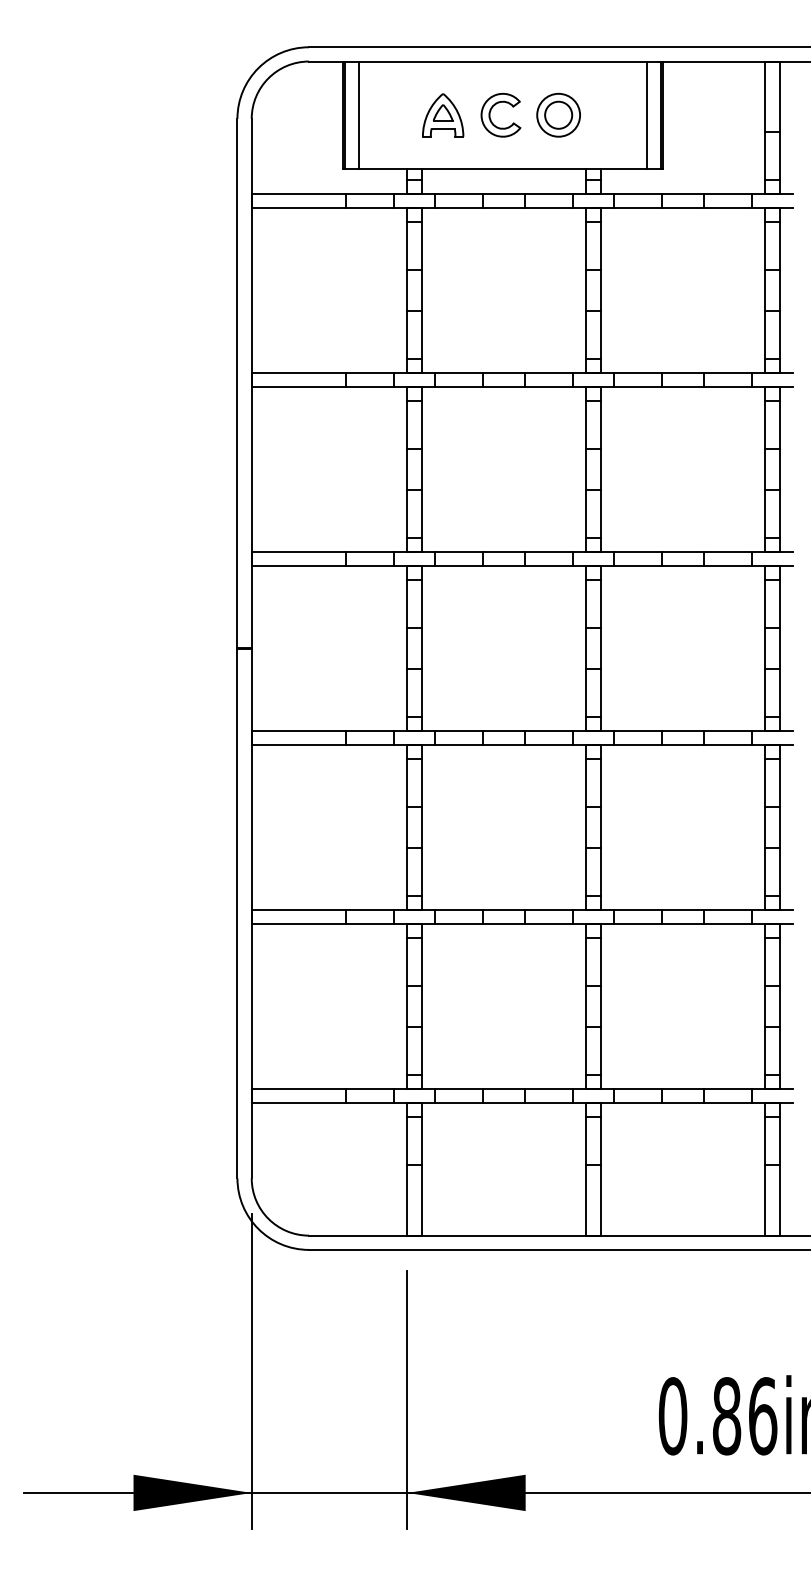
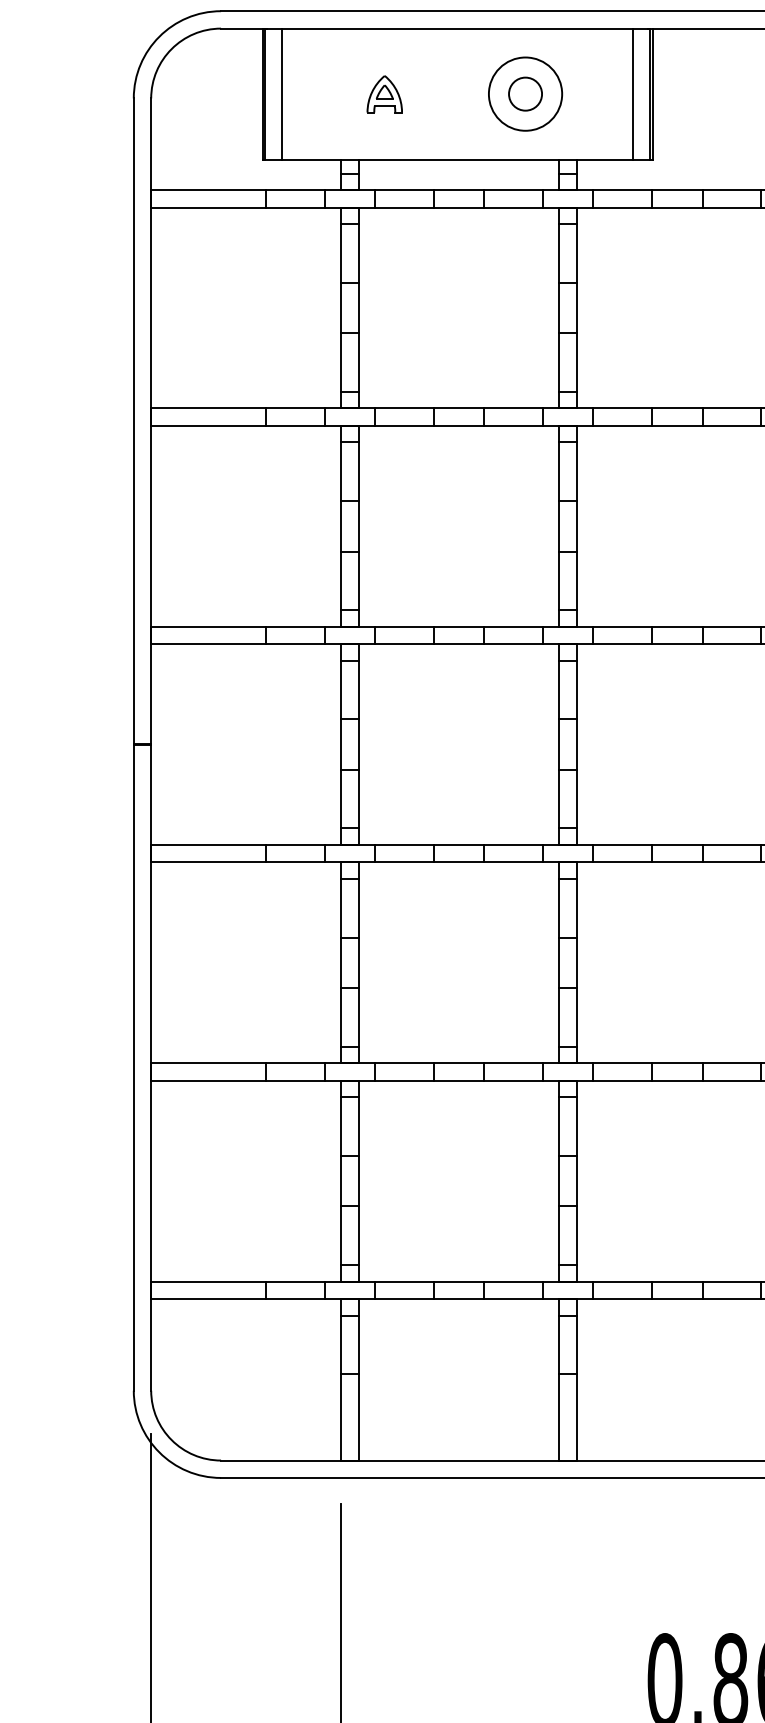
part: (491, 111) -> (443, 89), removed
circle: (558, 114) -> (525, 93), size x1.4
part: (443, 115) -> (385, 94), size x0.7

